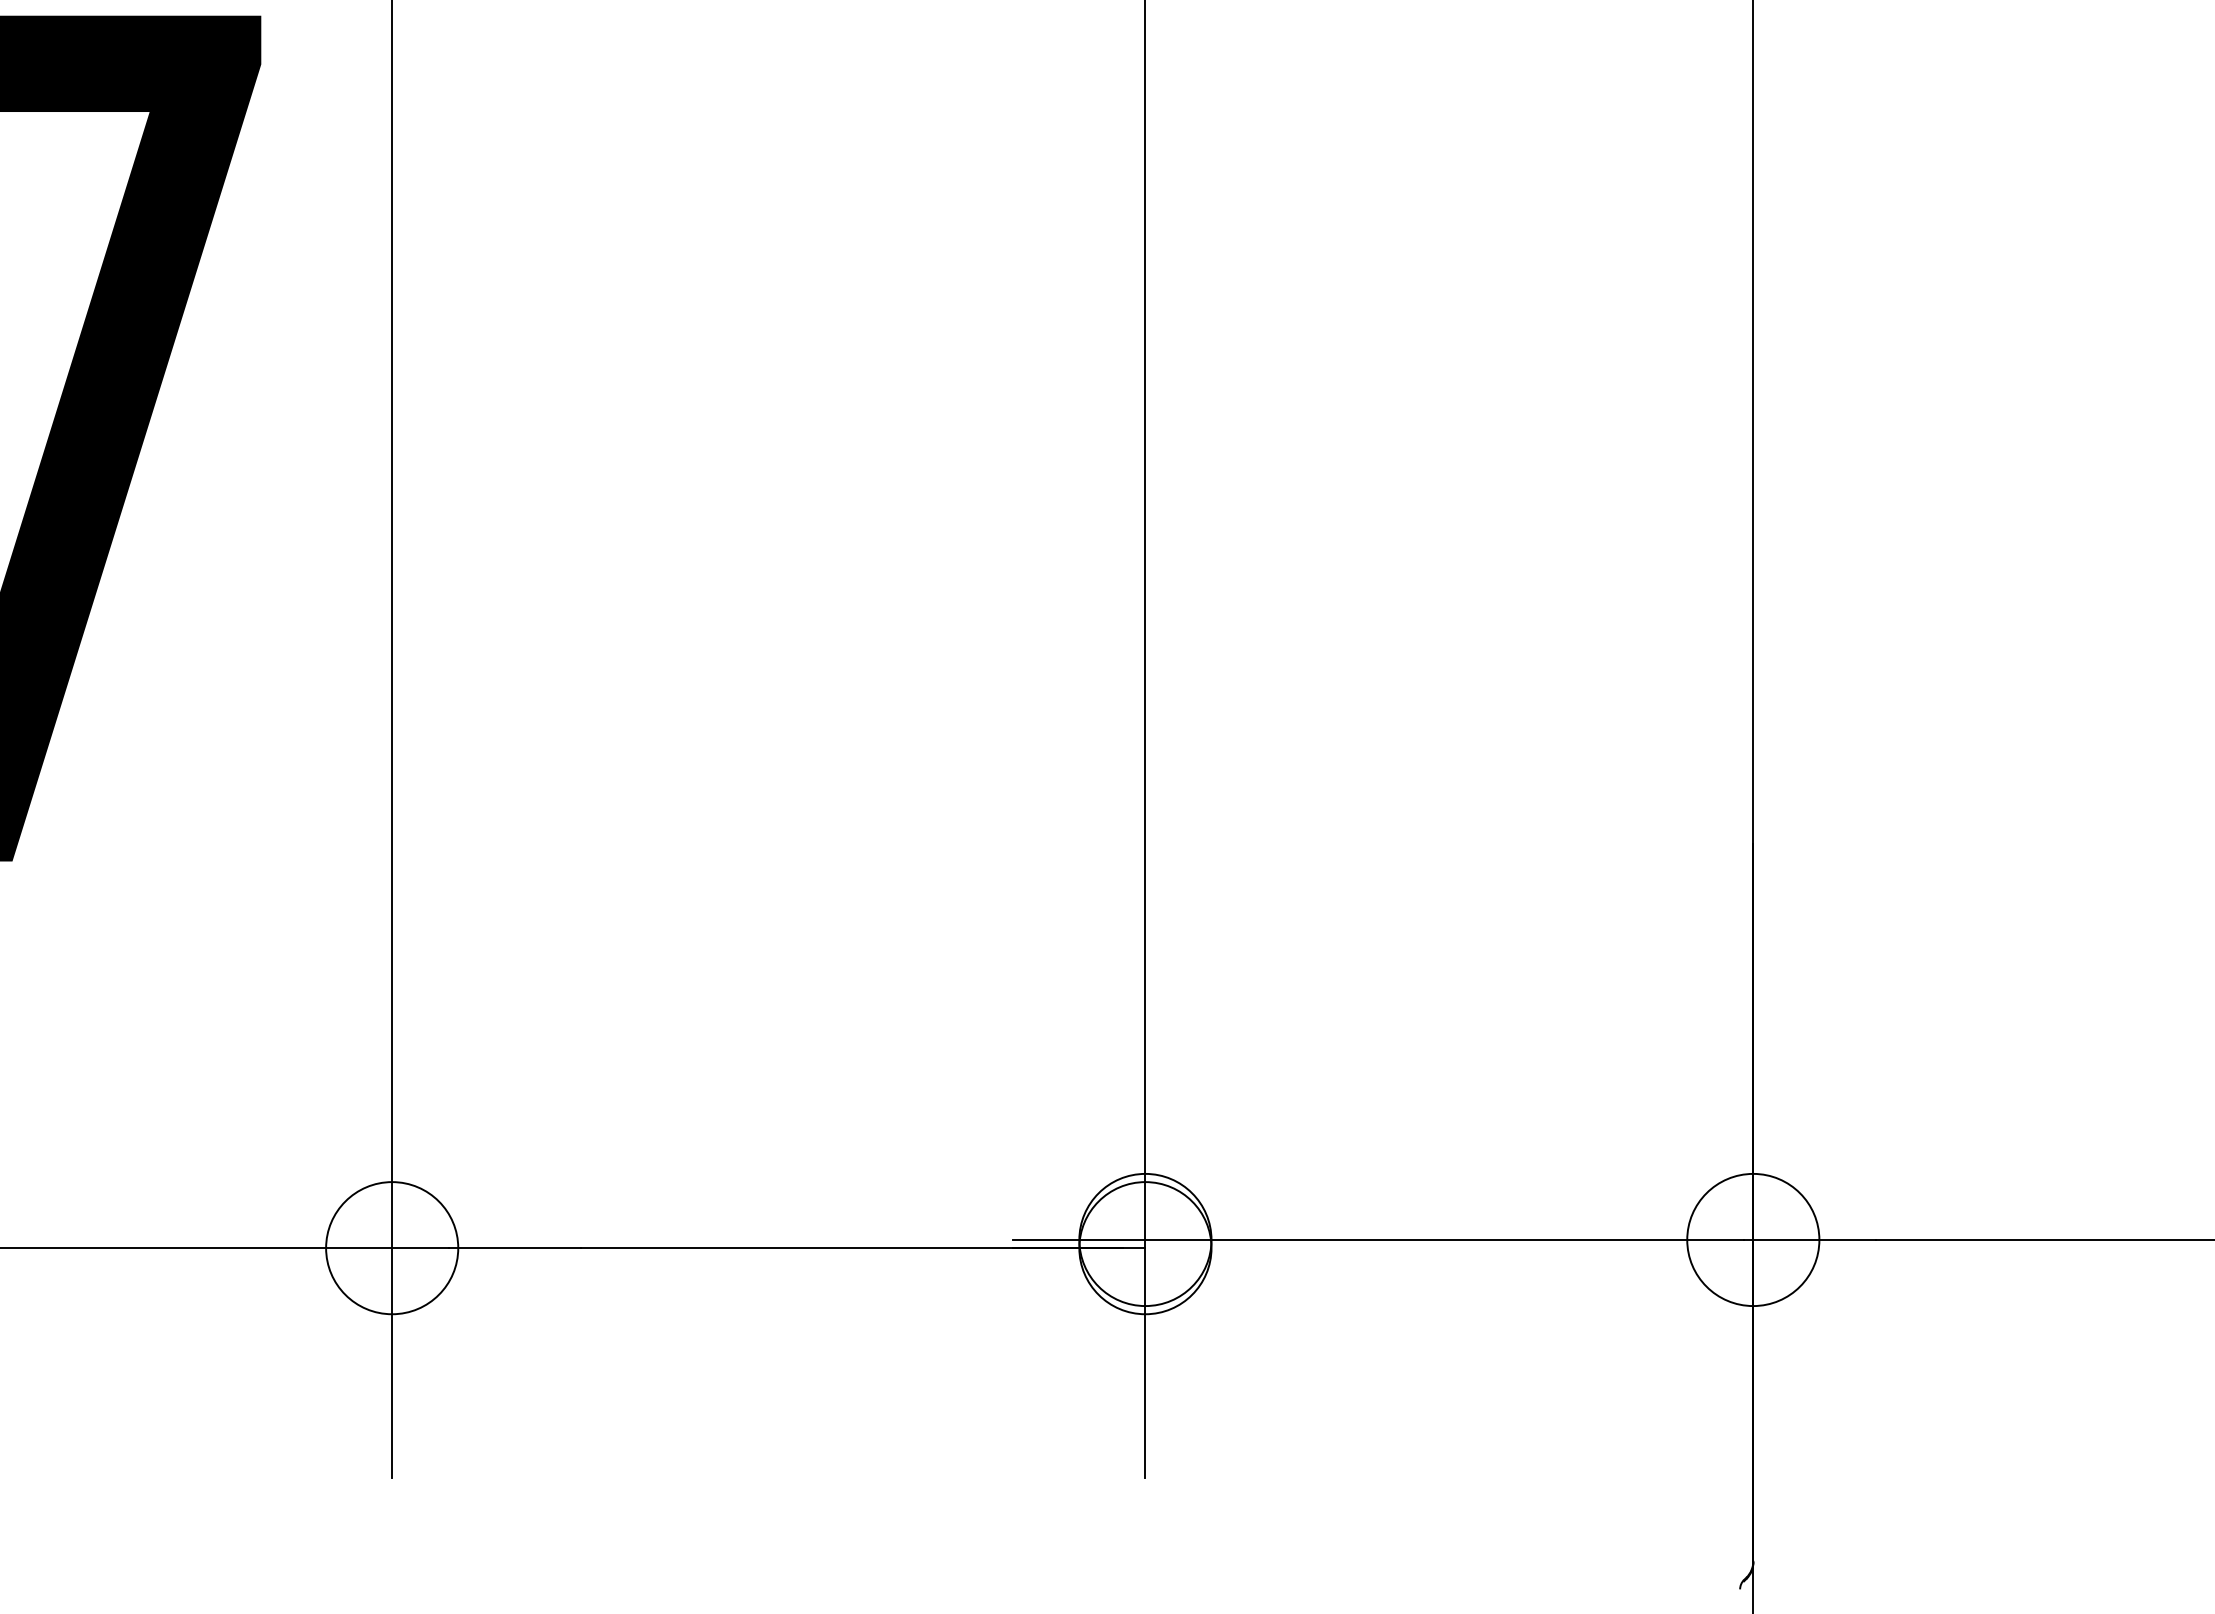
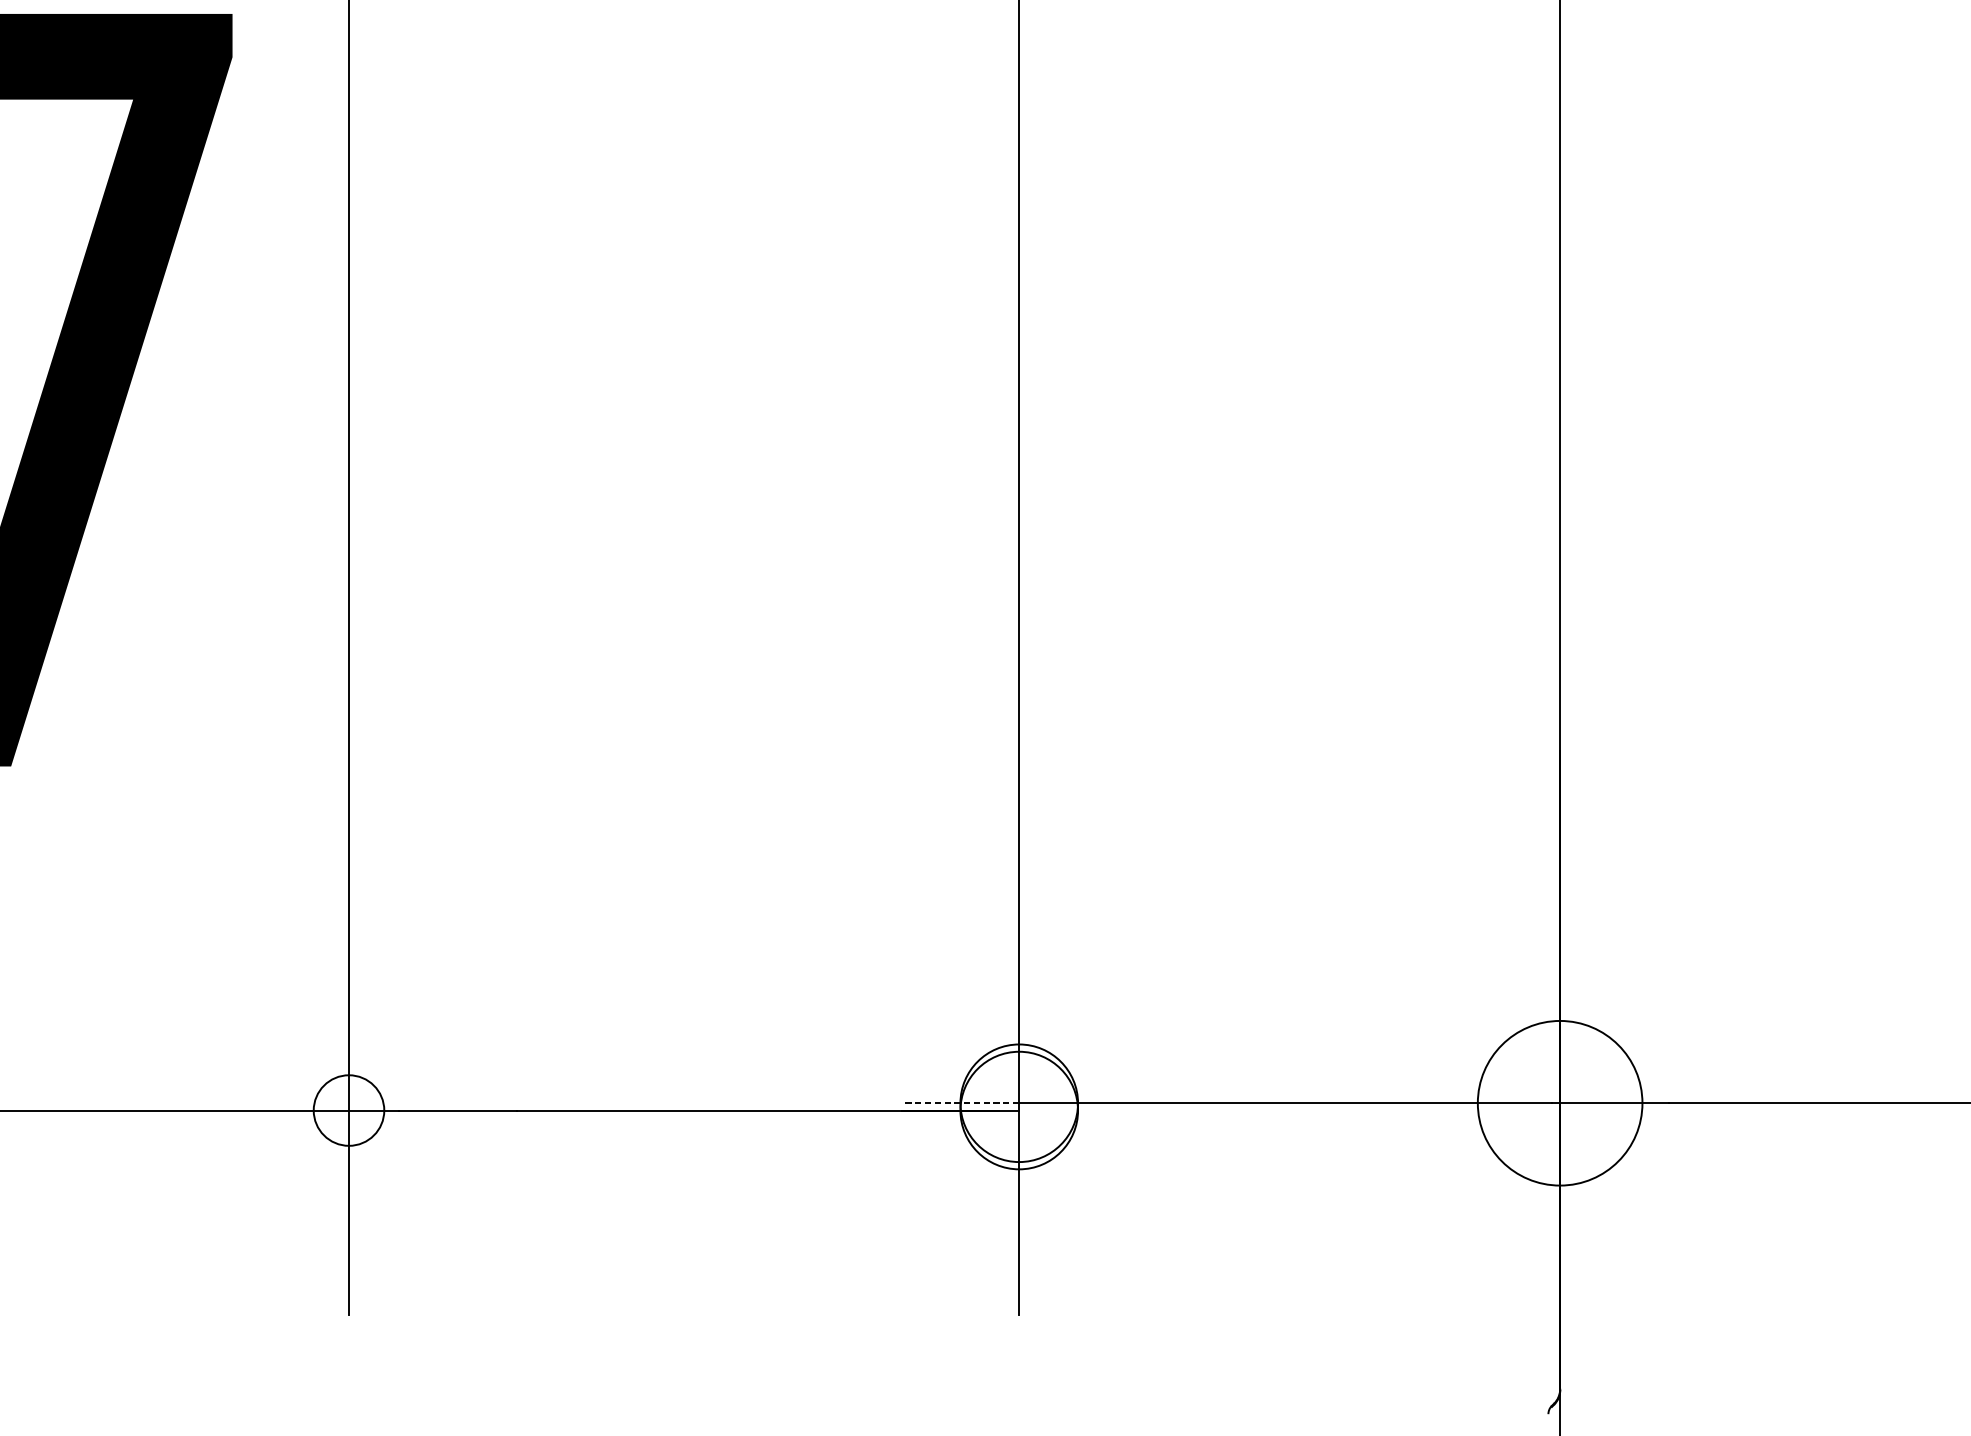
line: (1078, 1239) -> (959, 1102), solid -> dashed
circle: (1753, 1239) -> (1560, 1102), size x1.4
circle: (392, 1248) -> (349, 1110), size x0.6

